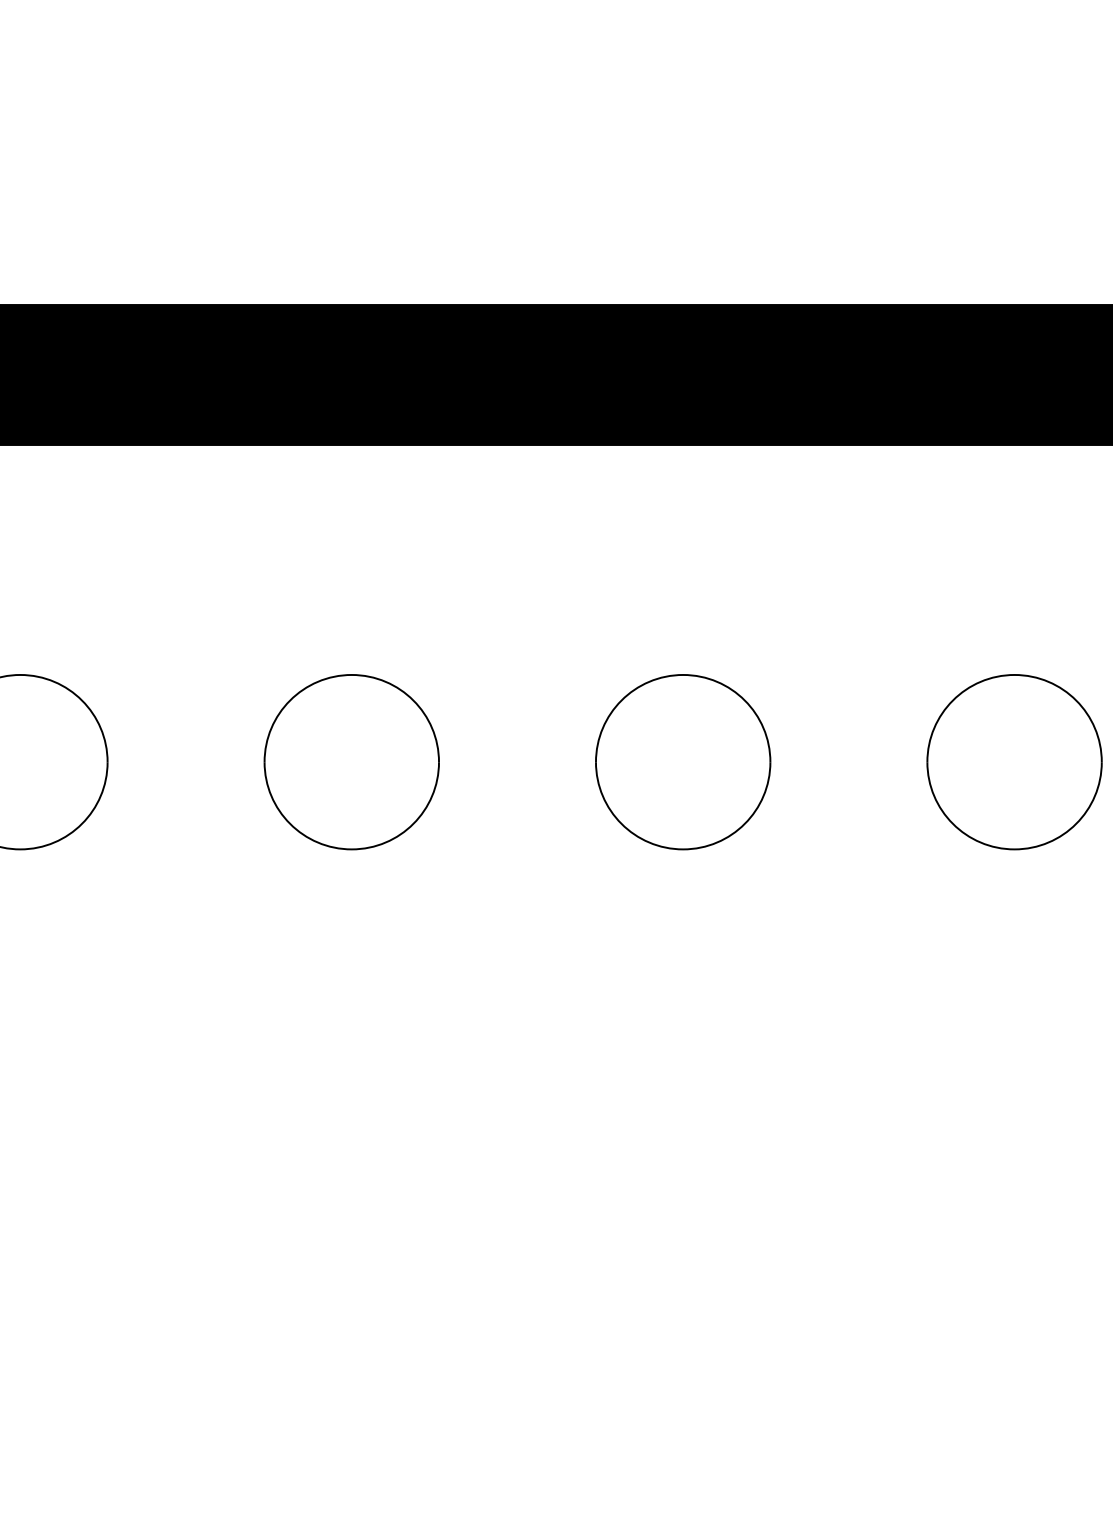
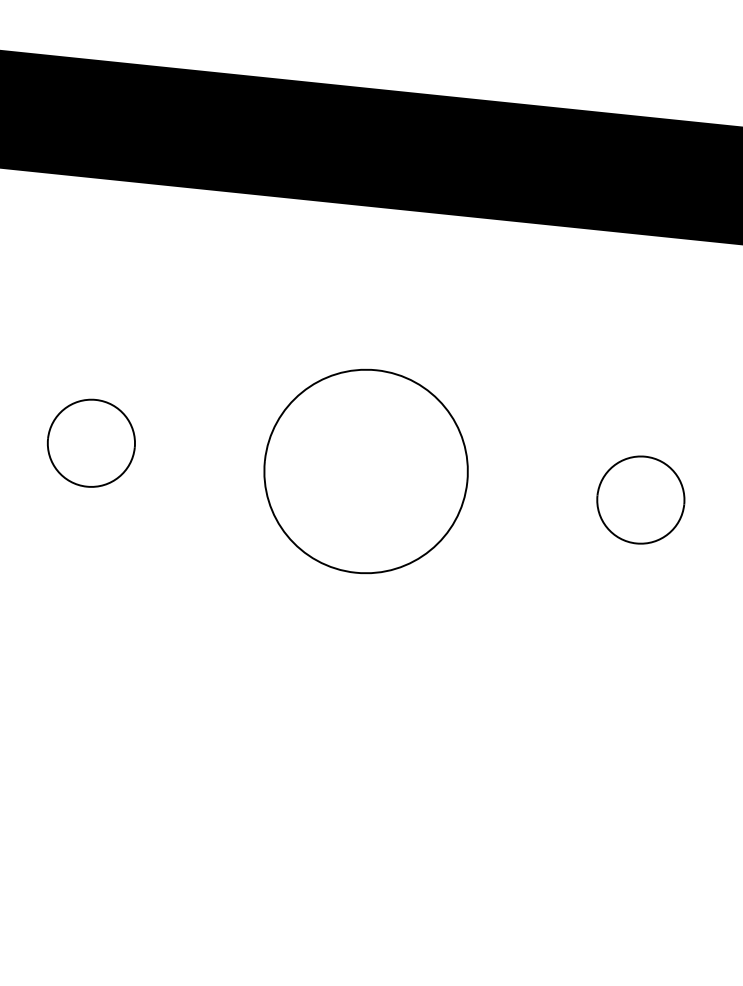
part: (351, 762) -> (91, 443), size x0.6
part: (683, 762) -> (366, 471), size x1.4
part: (1014, 762) -> (640, 500), size x0.6

